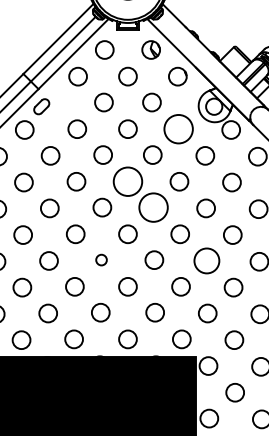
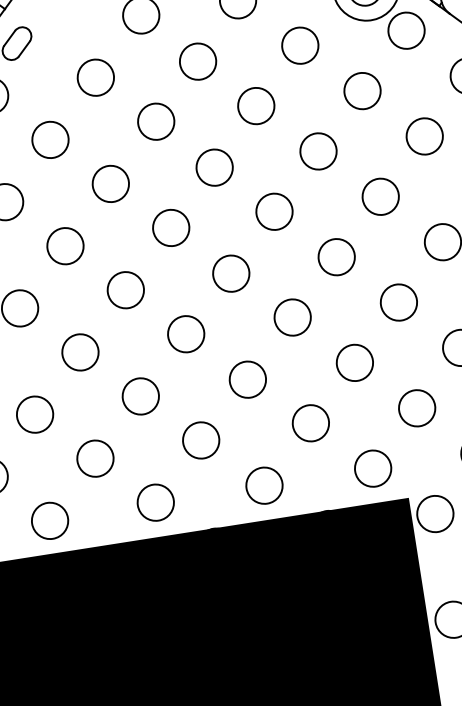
circle: (178, 129) -> (300, 46), size x0.62
circle: (127, 181) -> (213, 167), size x0.62
circle: (153, 207) -> (274, 211), size x0.62
circle: (101, 259) -> (185, 332), size x1.67
circle: (206, 260) -> (397, 301), size x0.71

